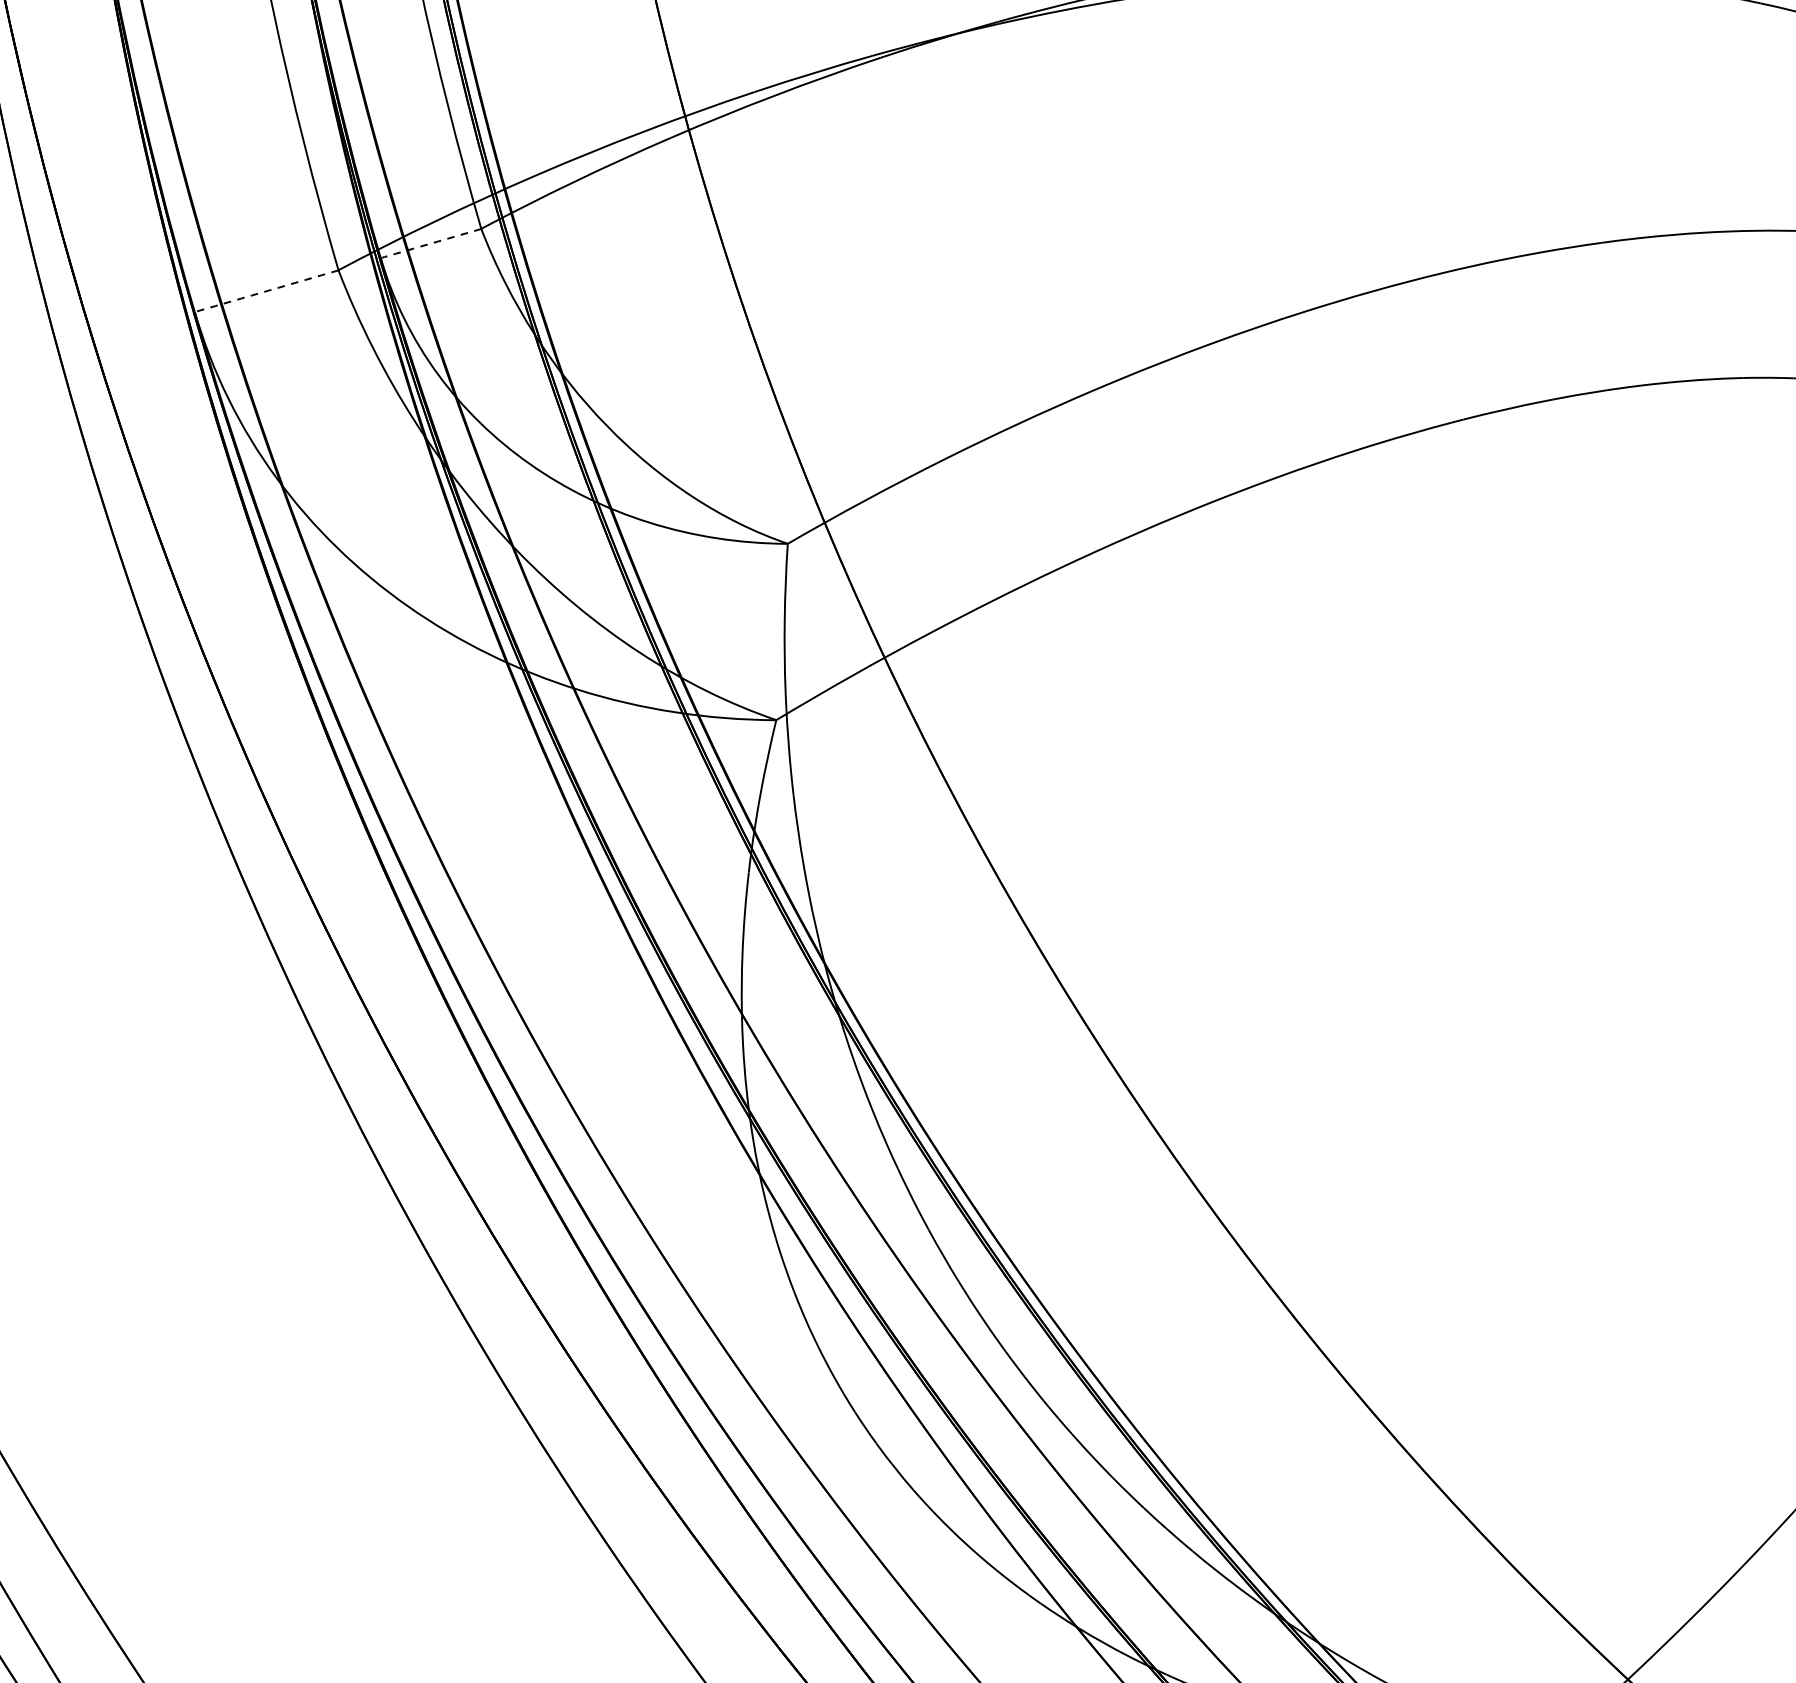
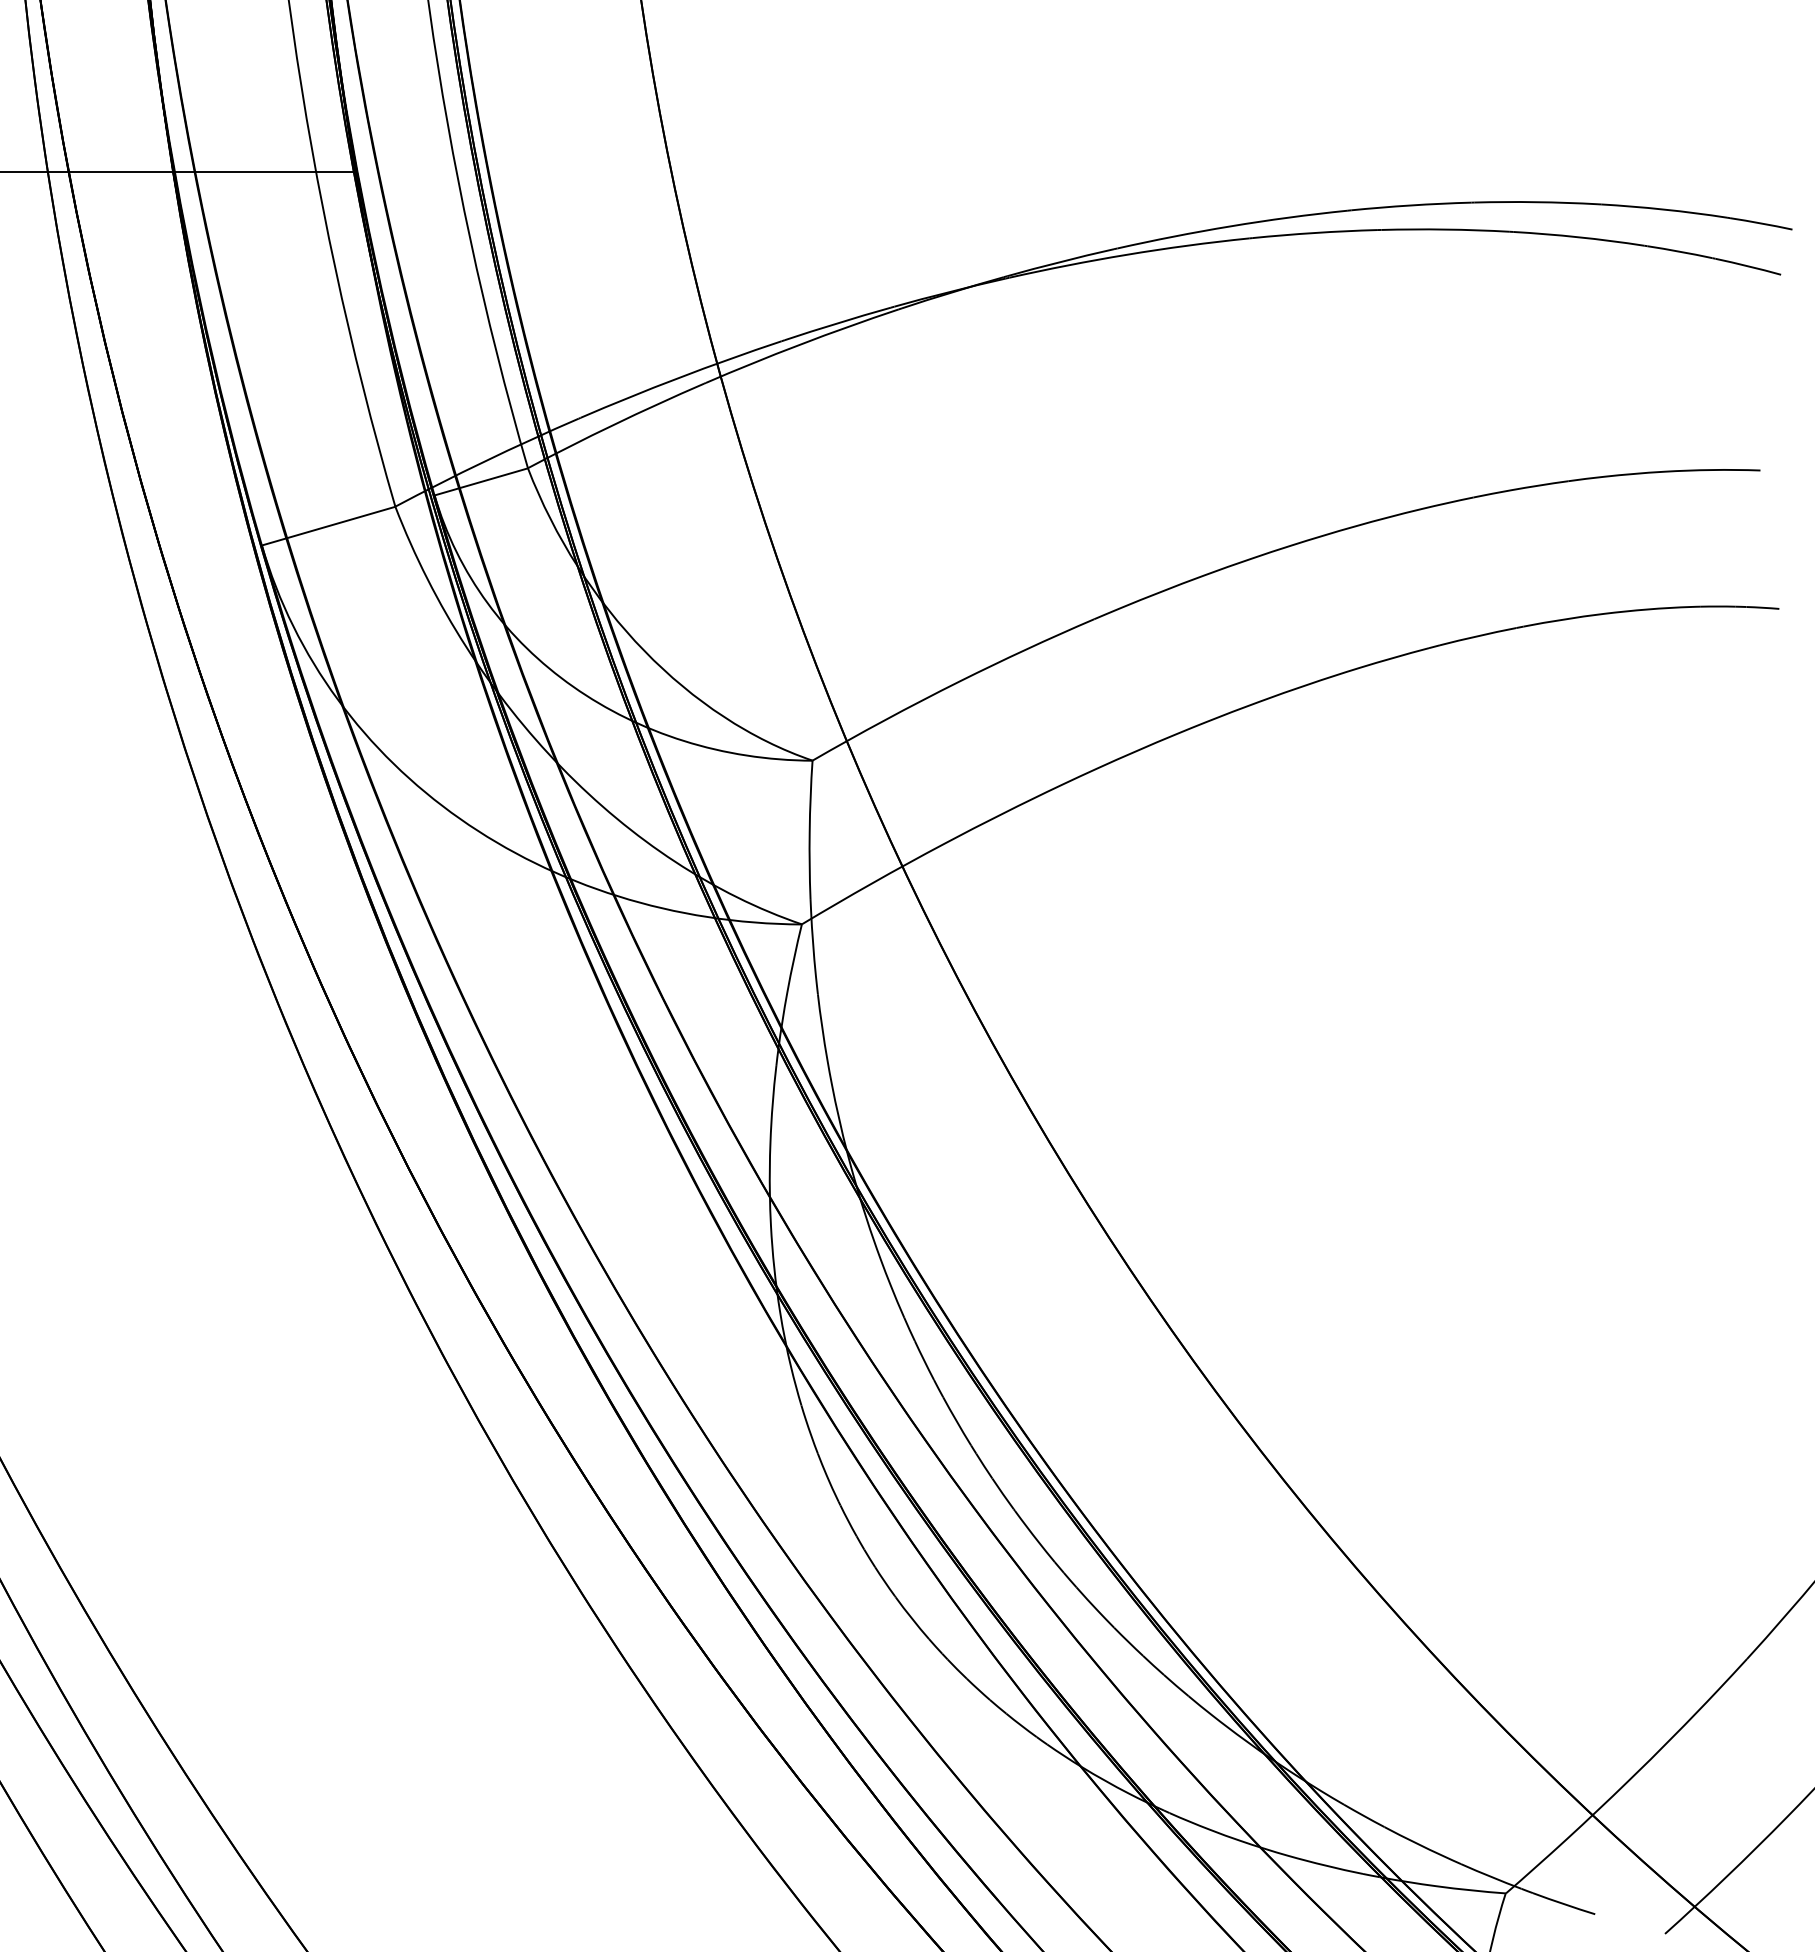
arc: (426, 244) -> (477, 482), dashed -> solid
arc: (262, 292) -> (324, 527), dashed -> solid

